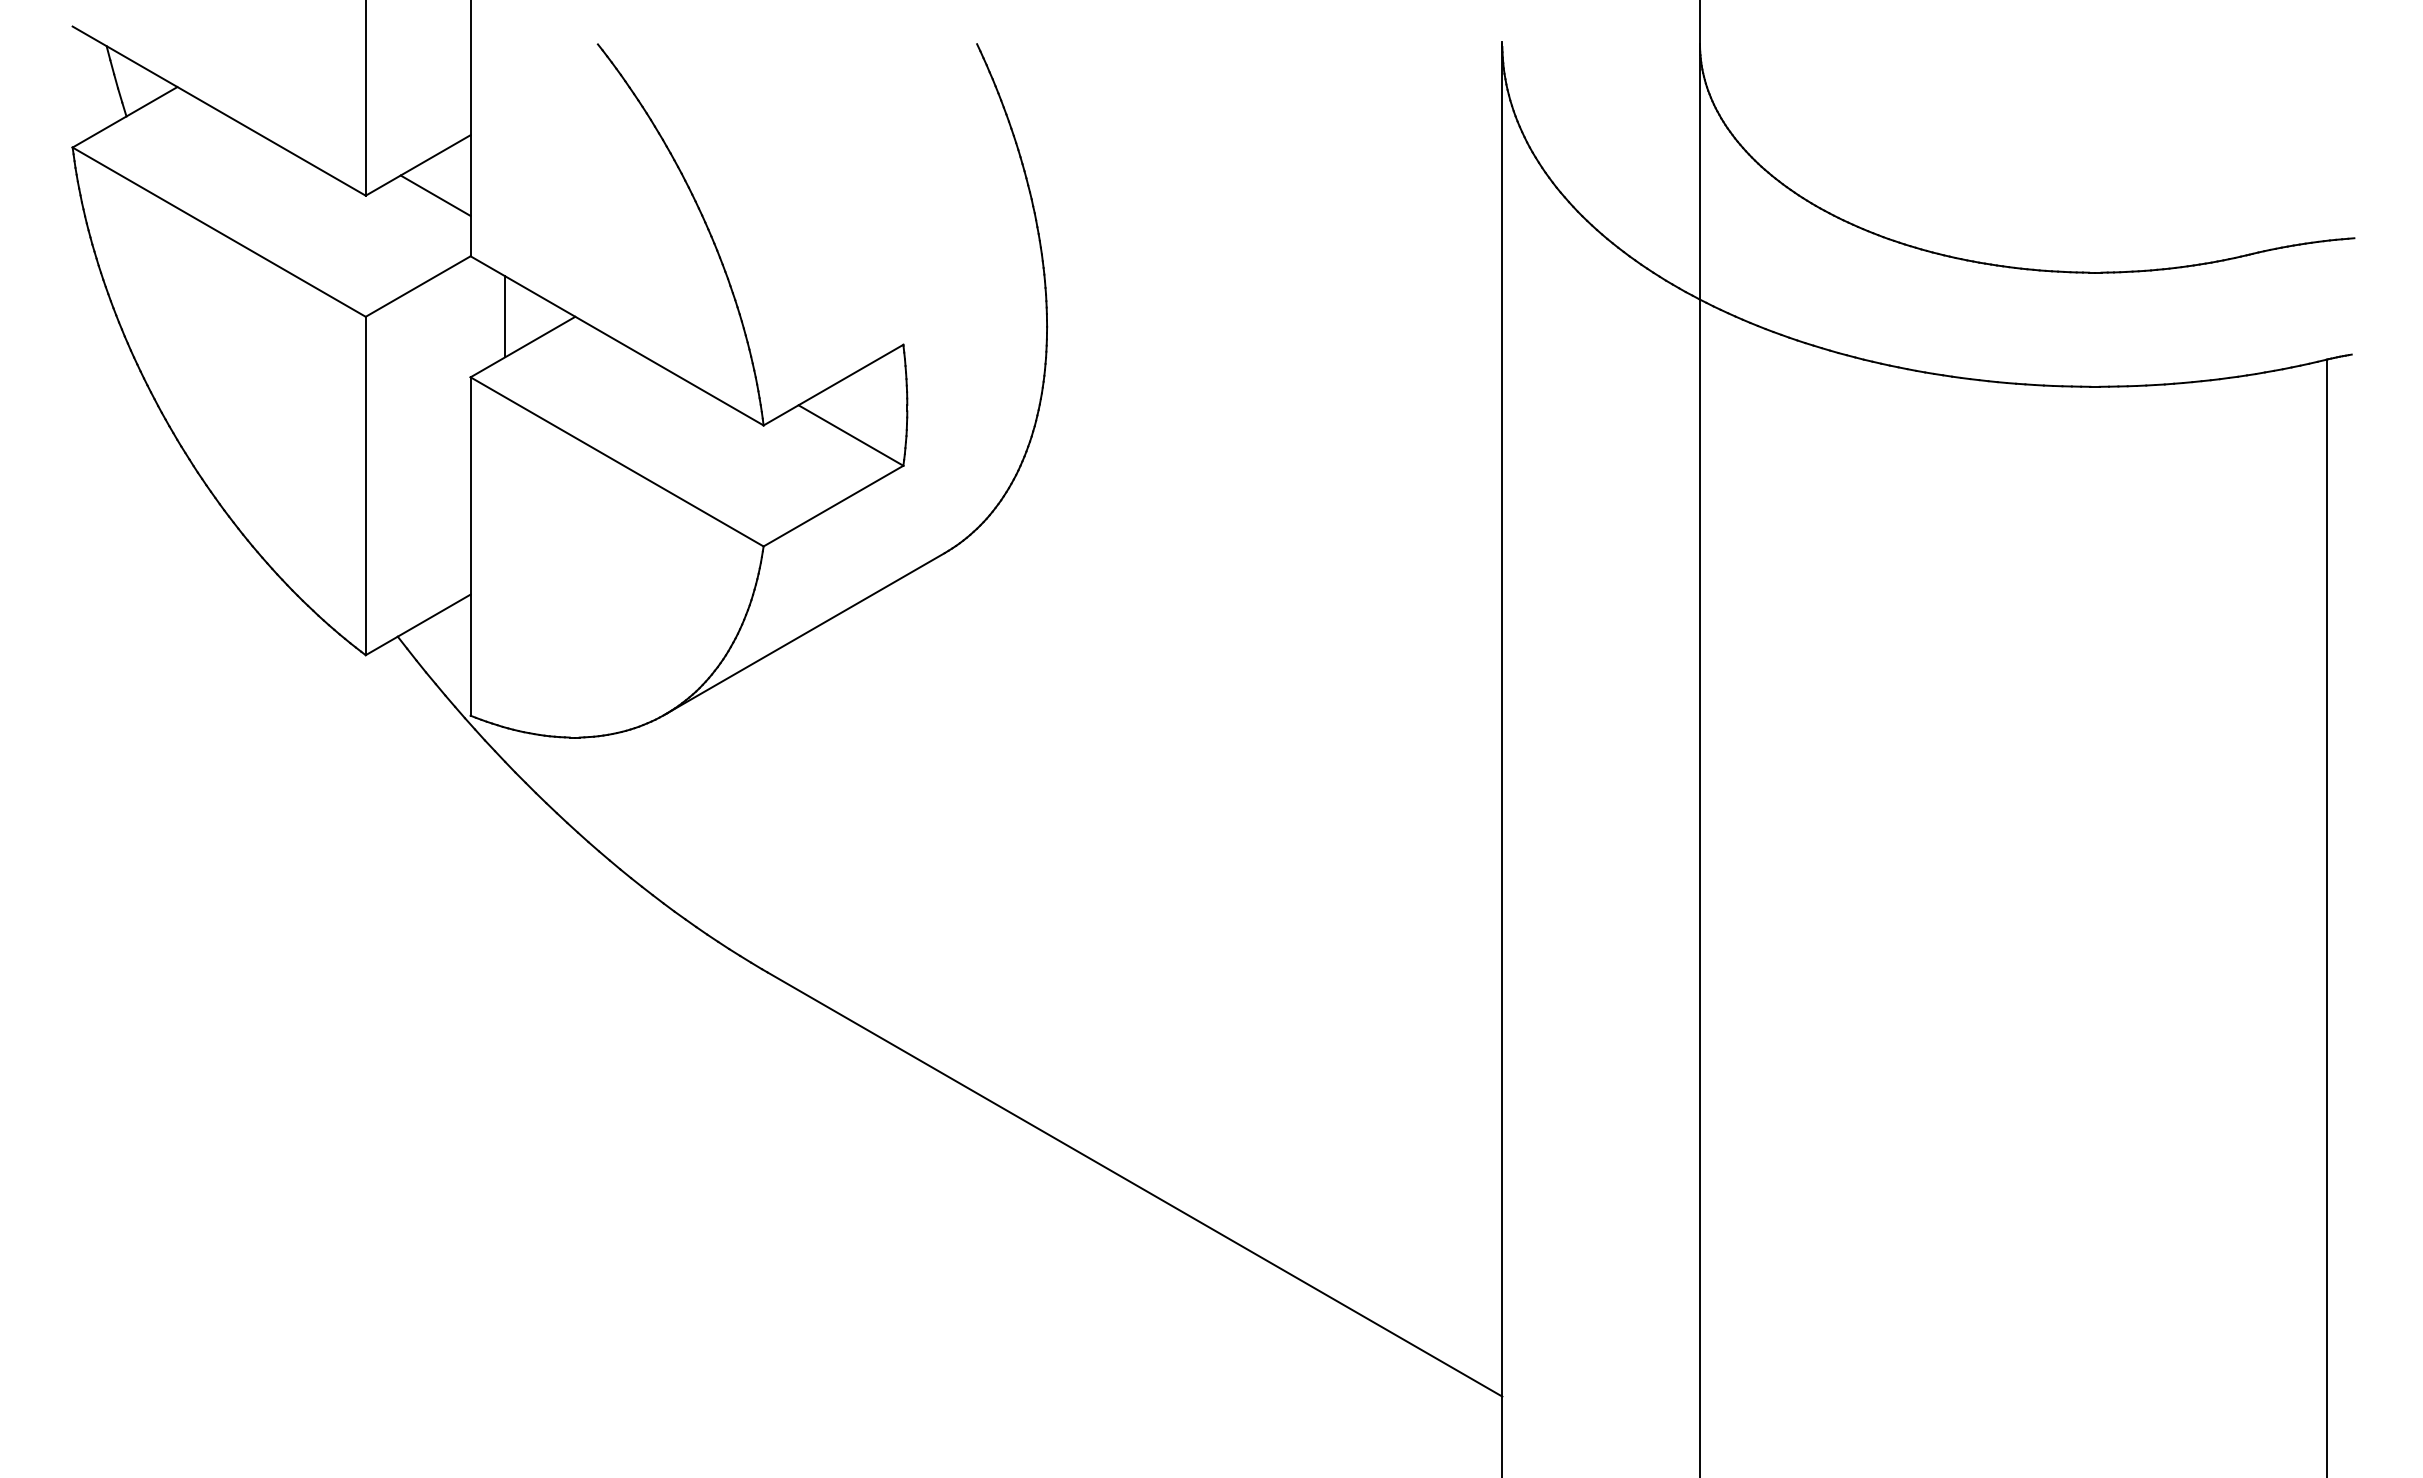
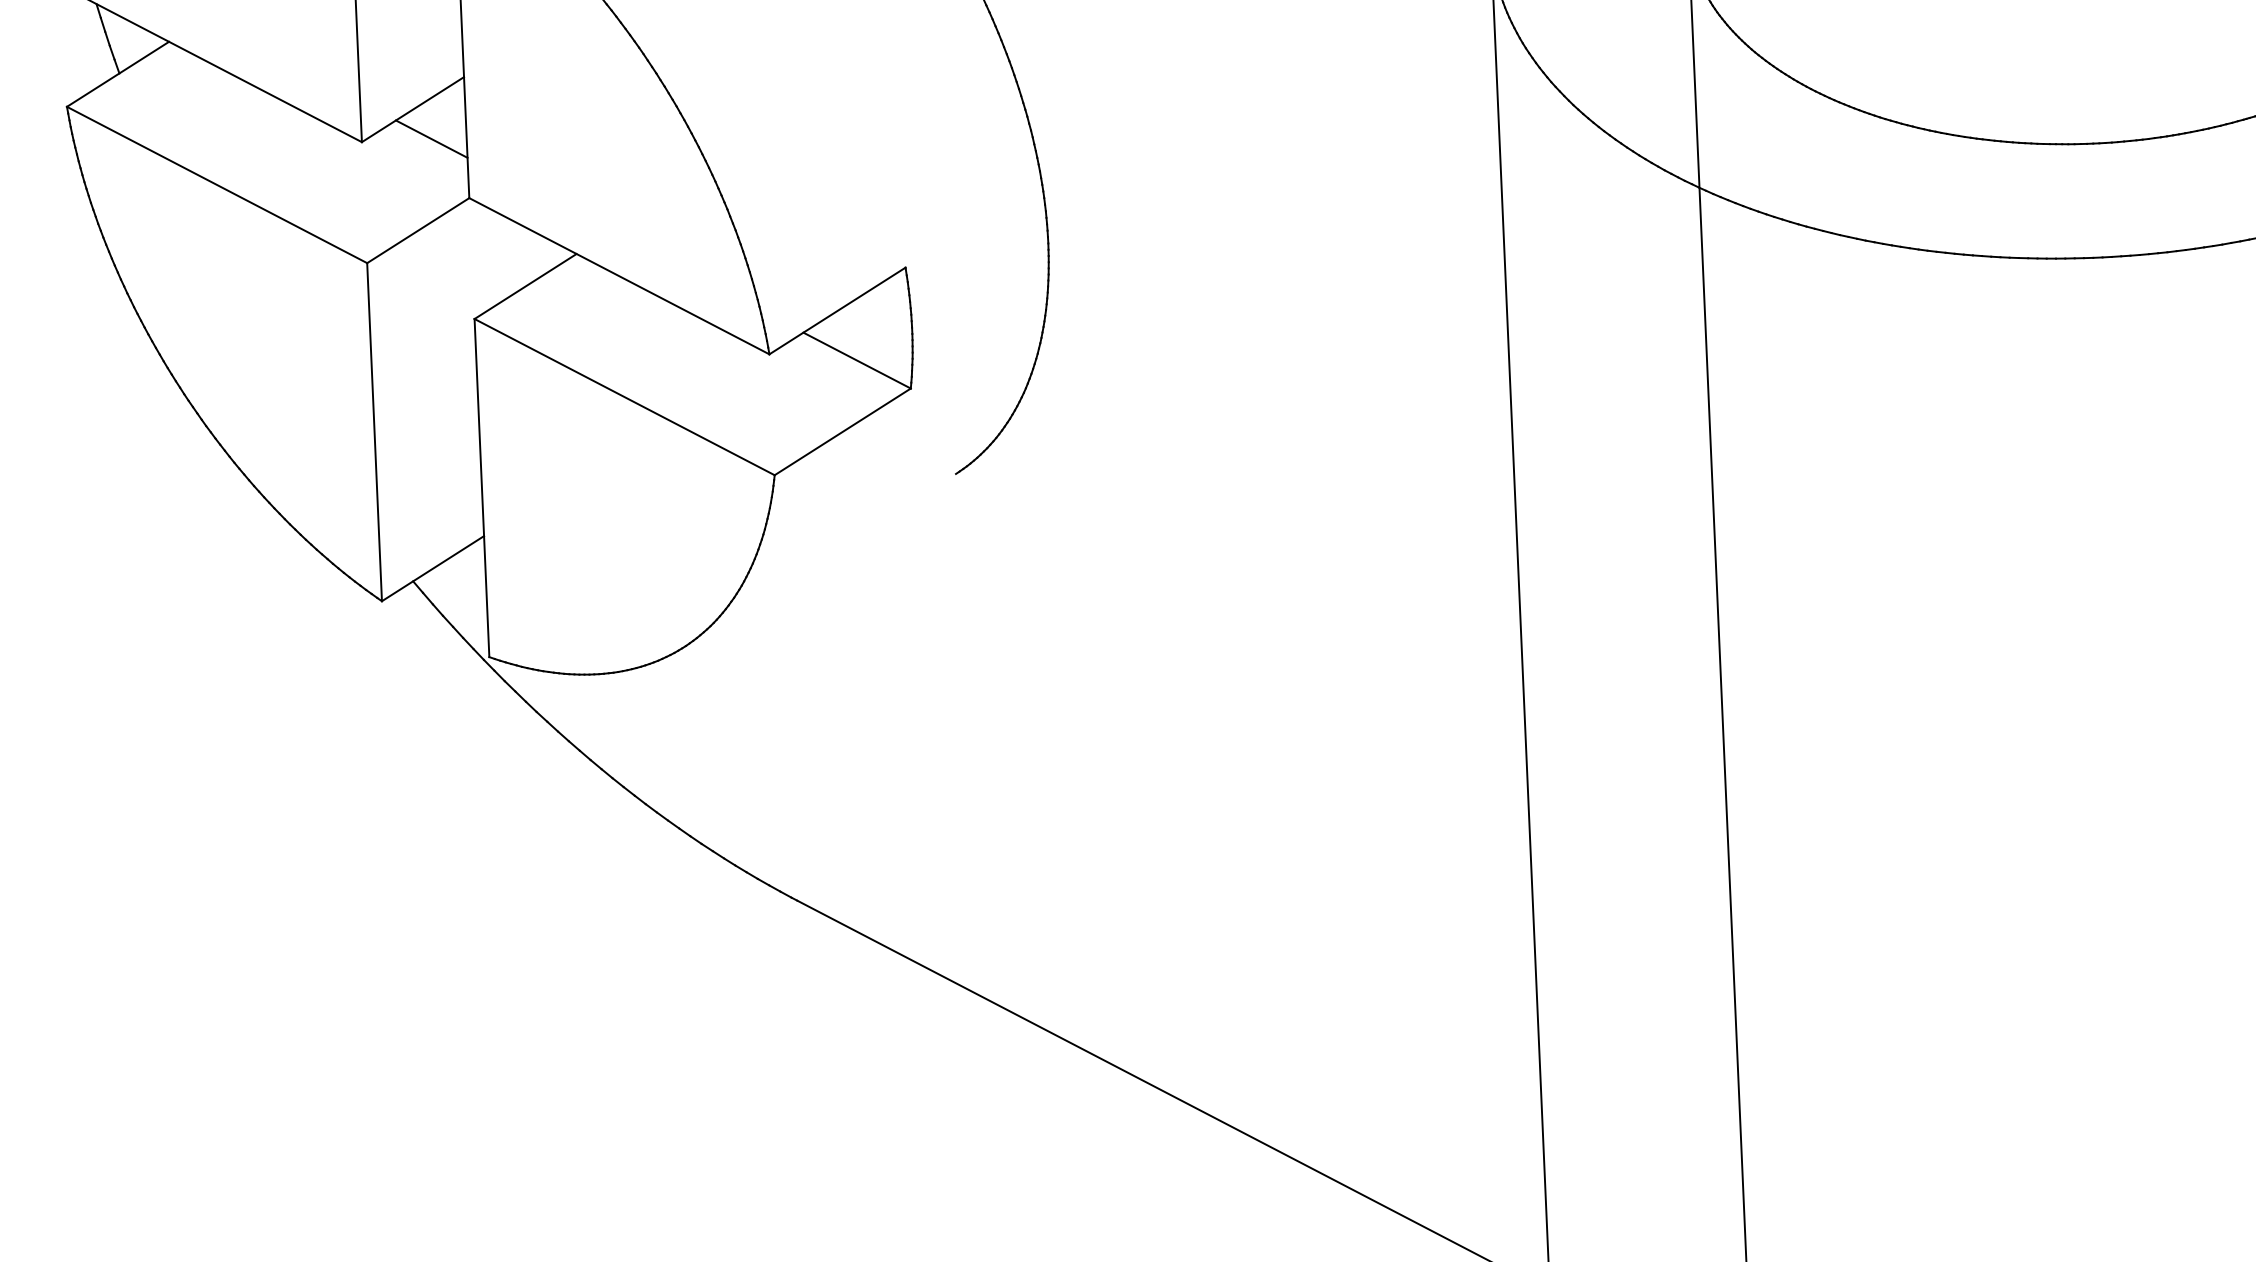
line: (505, 316) -> (506, 256), removed
line: (804, 633) -> (819, 560), removed

